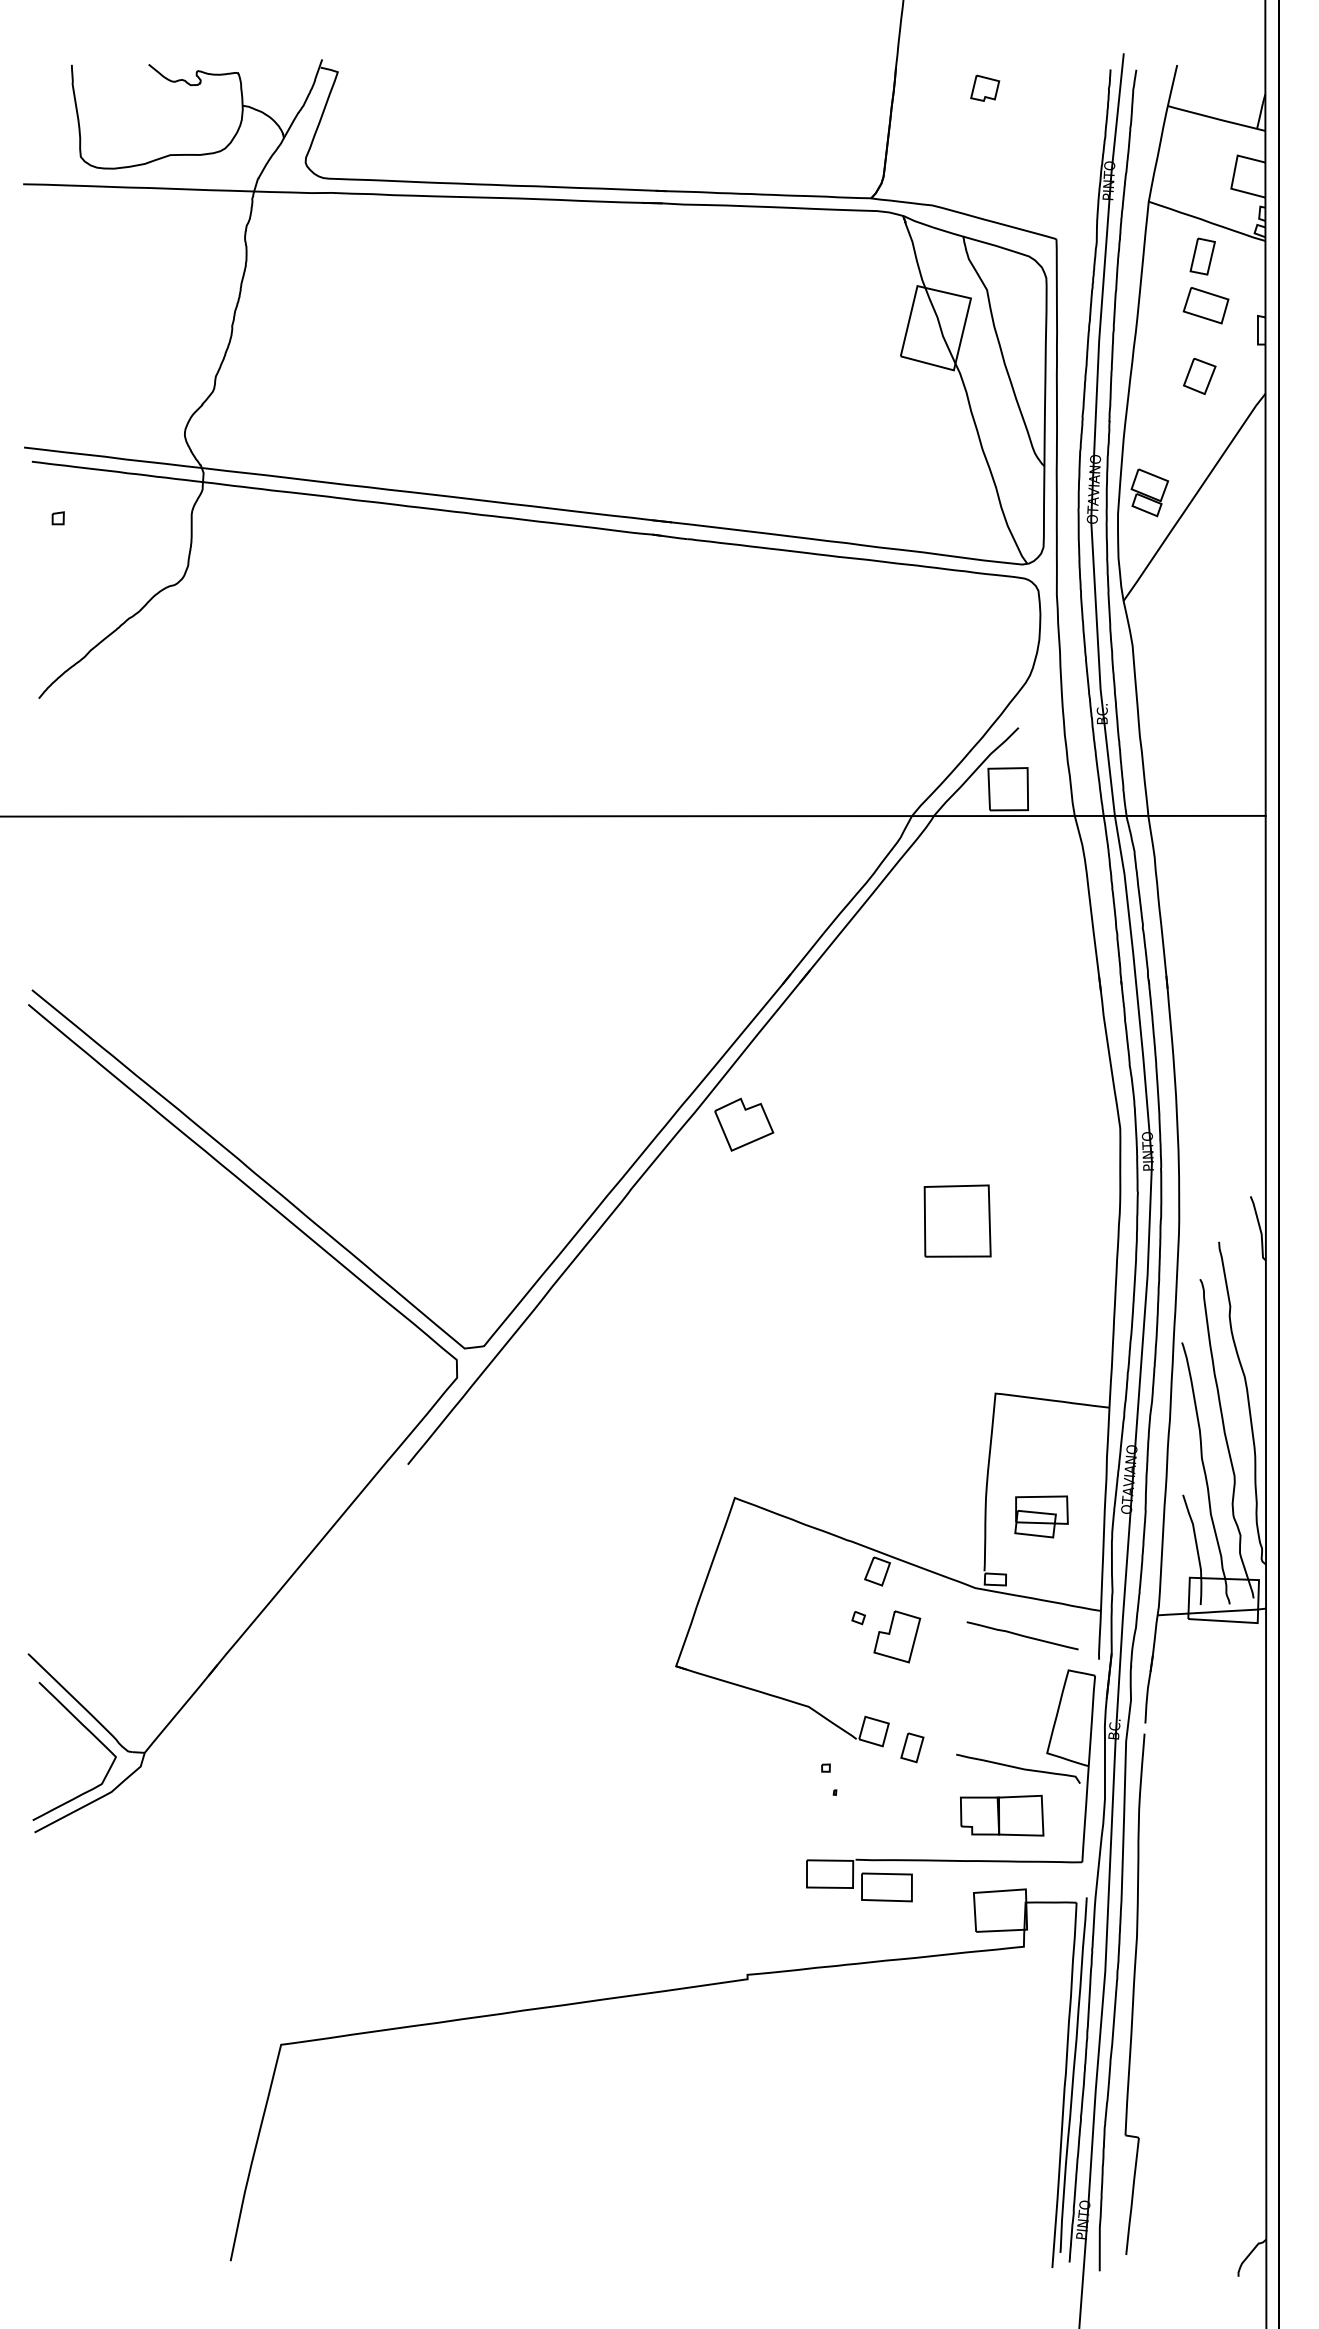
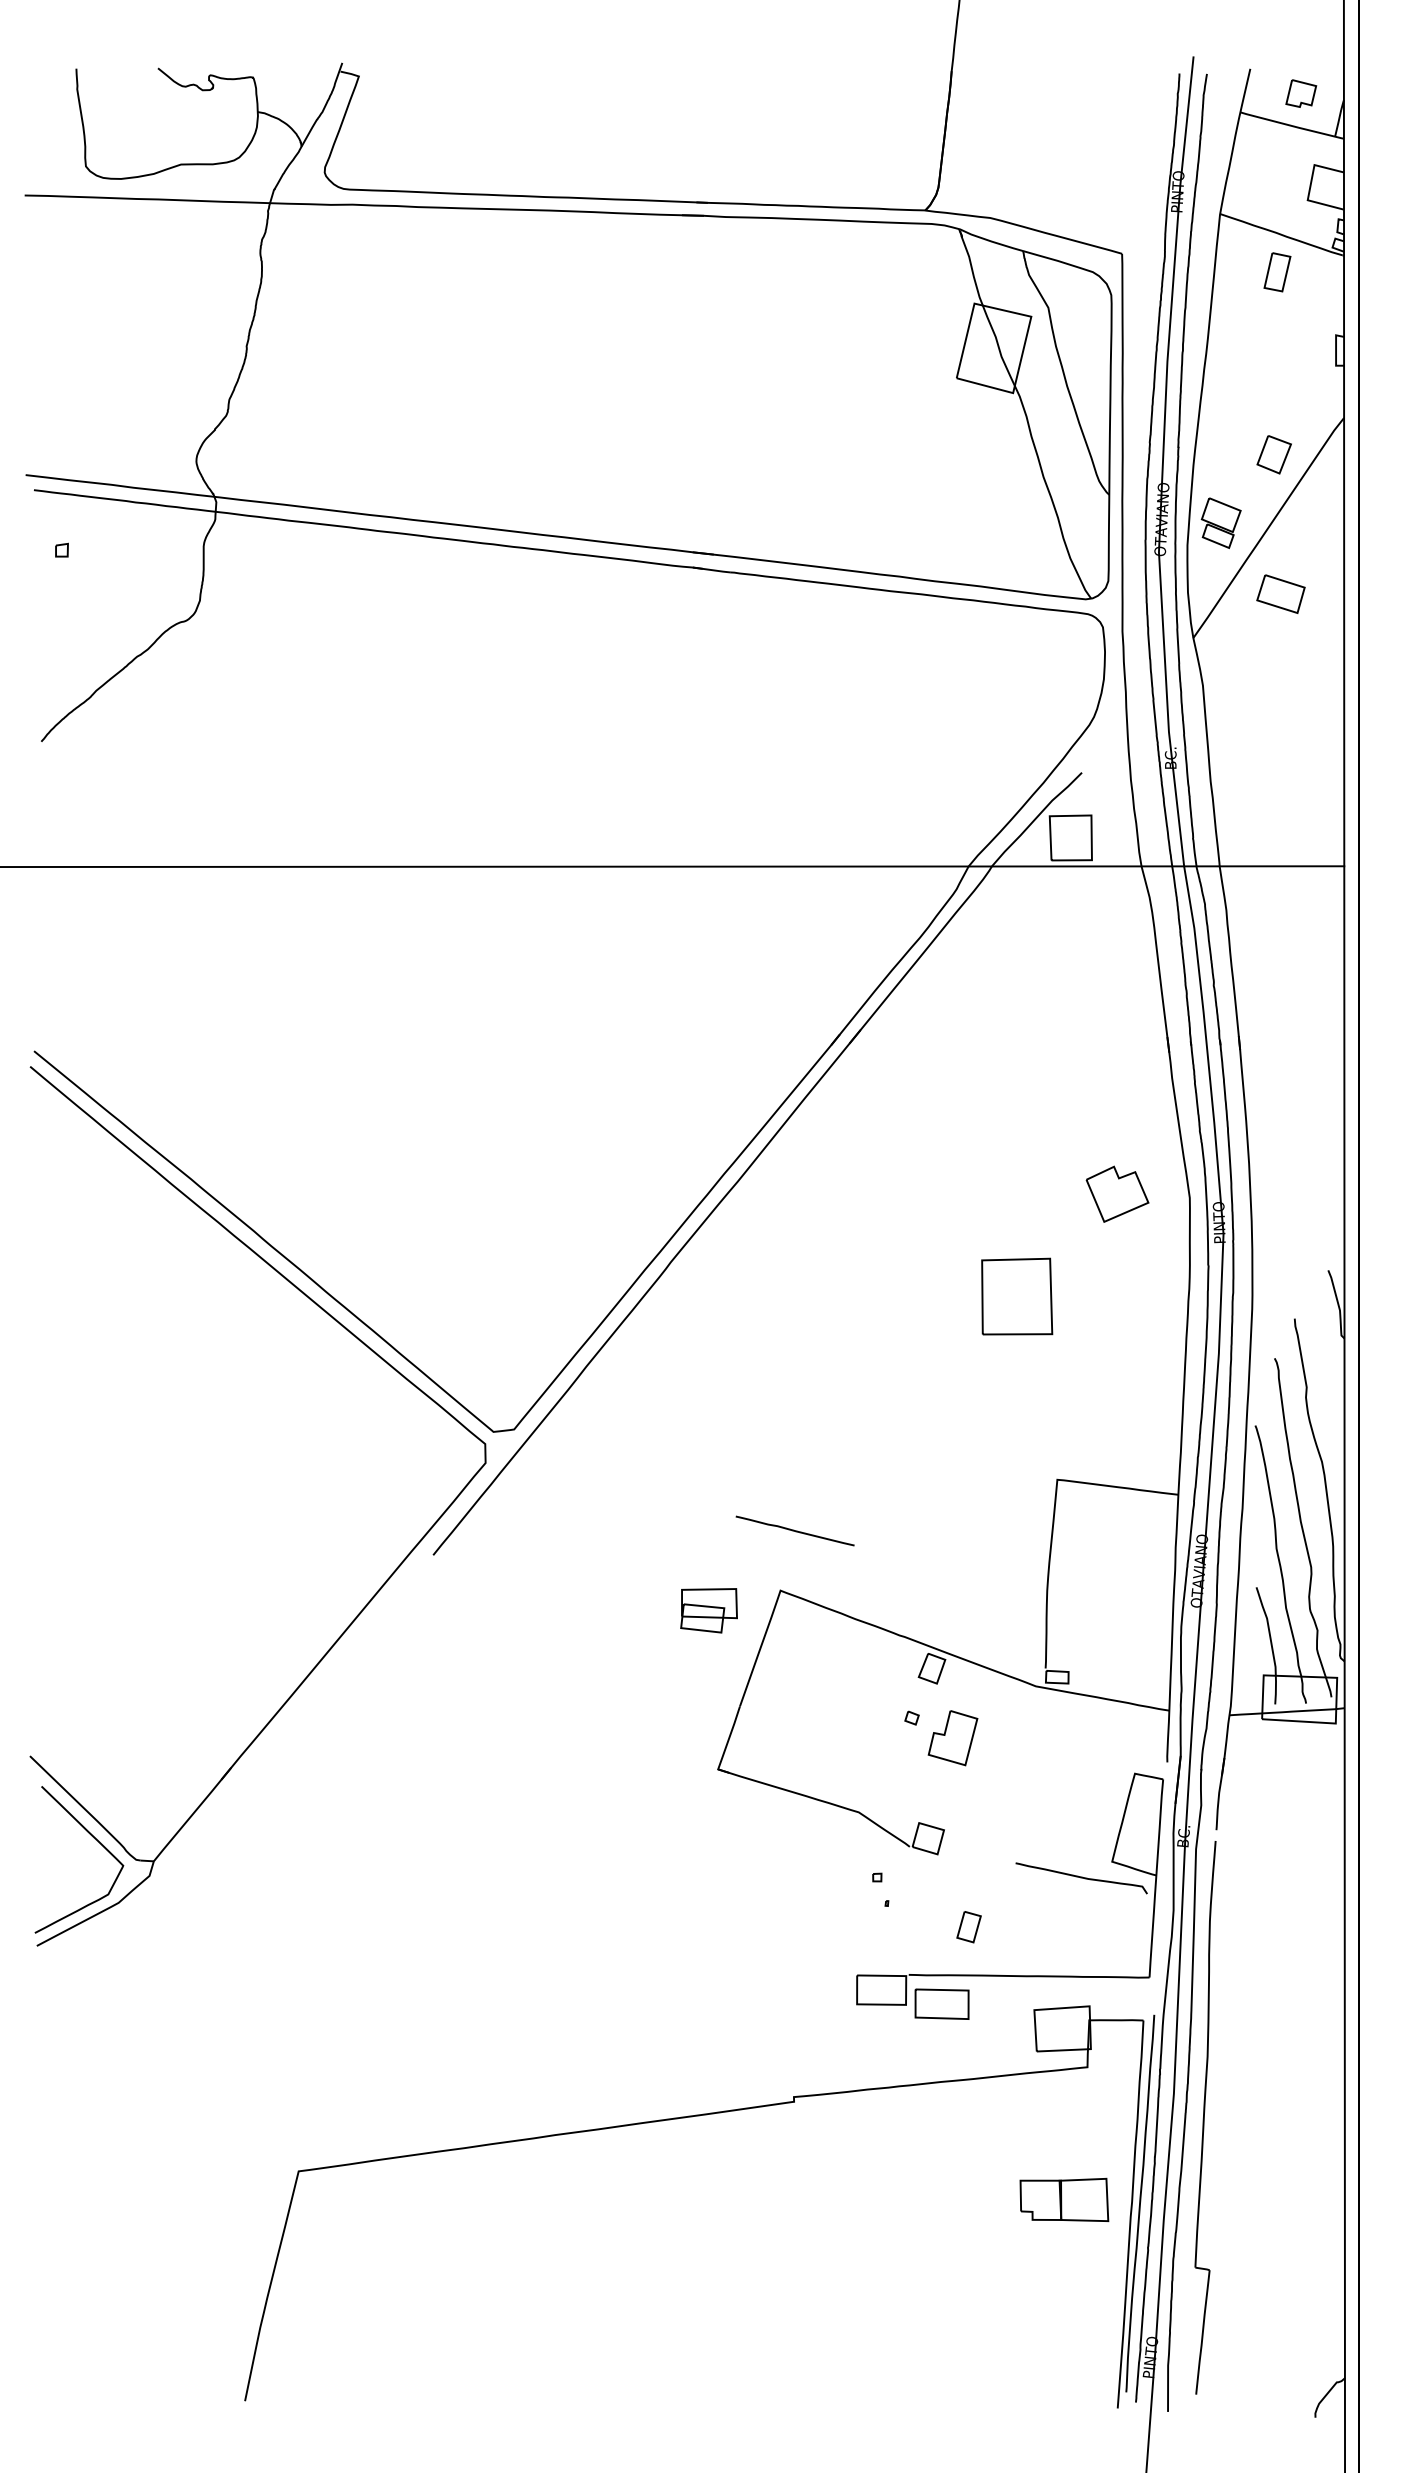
part: (985, 87) -> (1301, 92), moved
part: (1205, 305) -> (1280, 593), moved
part: (1199, 375) -> (1273, 453), moved
part: (744, 1124) -> (1117, 1194), moved
part: (1041, 1516) -> (708, 1610), moved
line: (1022, 1635) -> (795, 1530), moved
part: (912, 1747) -> (969, 1926), moved
part: (1002, 1815) -> (1064, 2199), moved

